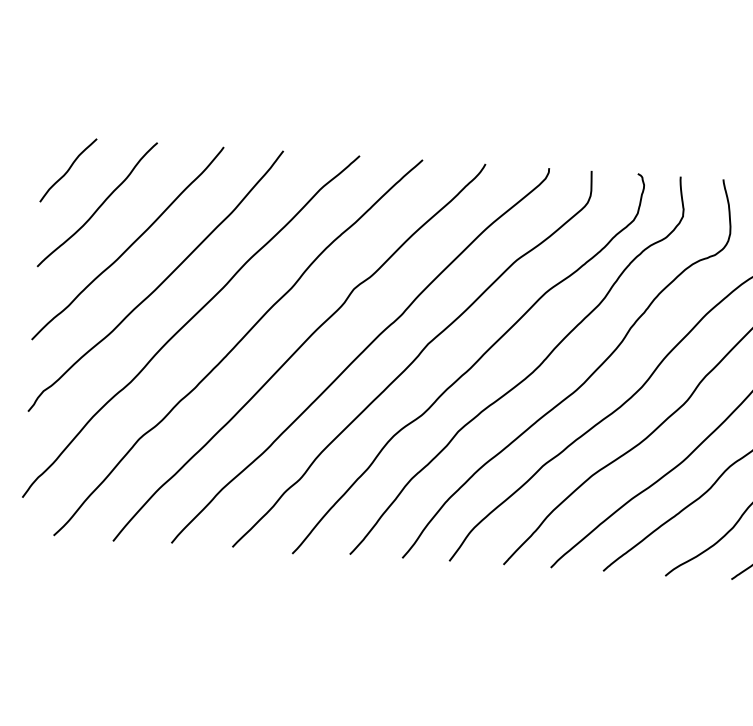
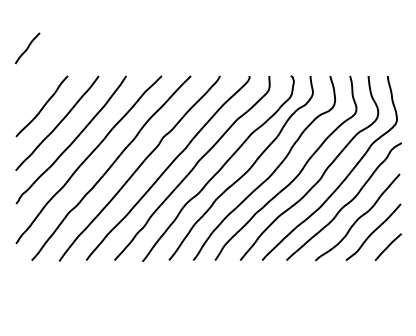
line: (68, 170) -> (27, 48), moved

